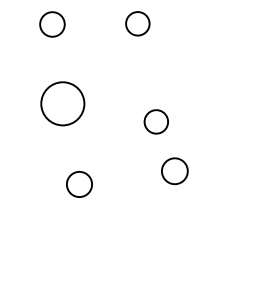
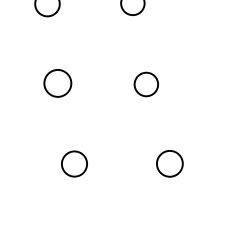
circle: (62, 103) -> (57, 83), size x0.62
circle: (155, 121) -> (145, 84), moved
circle: (174, 171) -> (169, 164), moved

